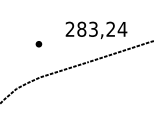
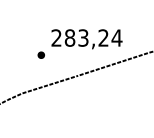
part: (38, 44) -> (40, 55), moved

